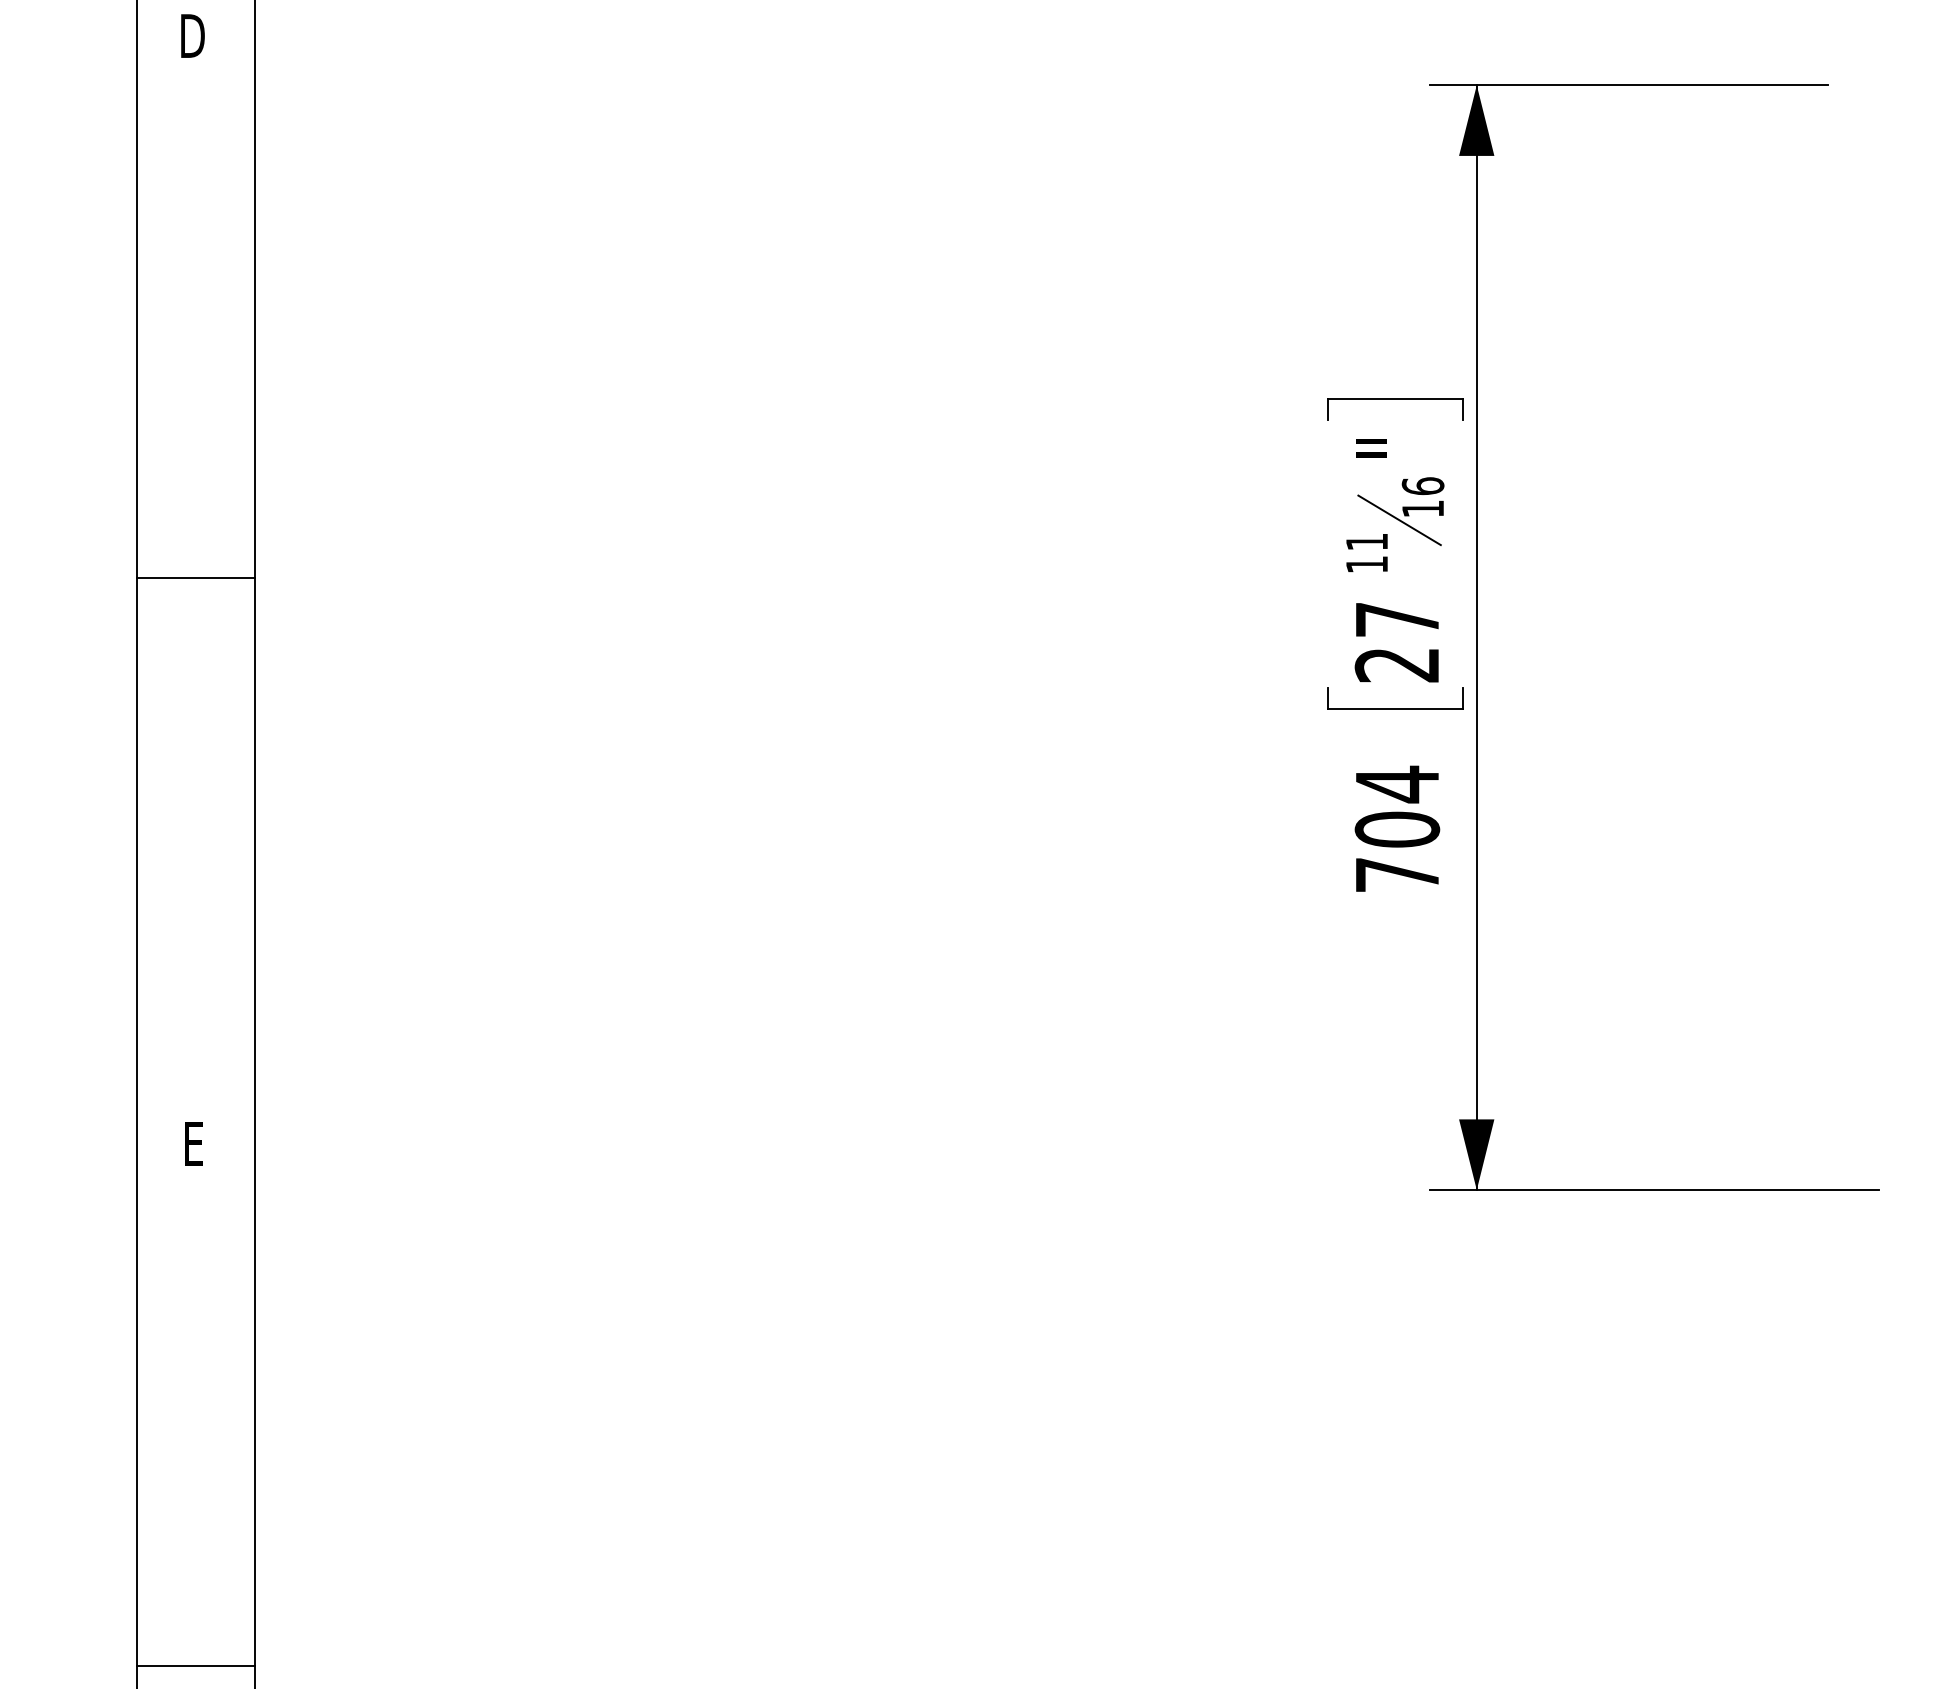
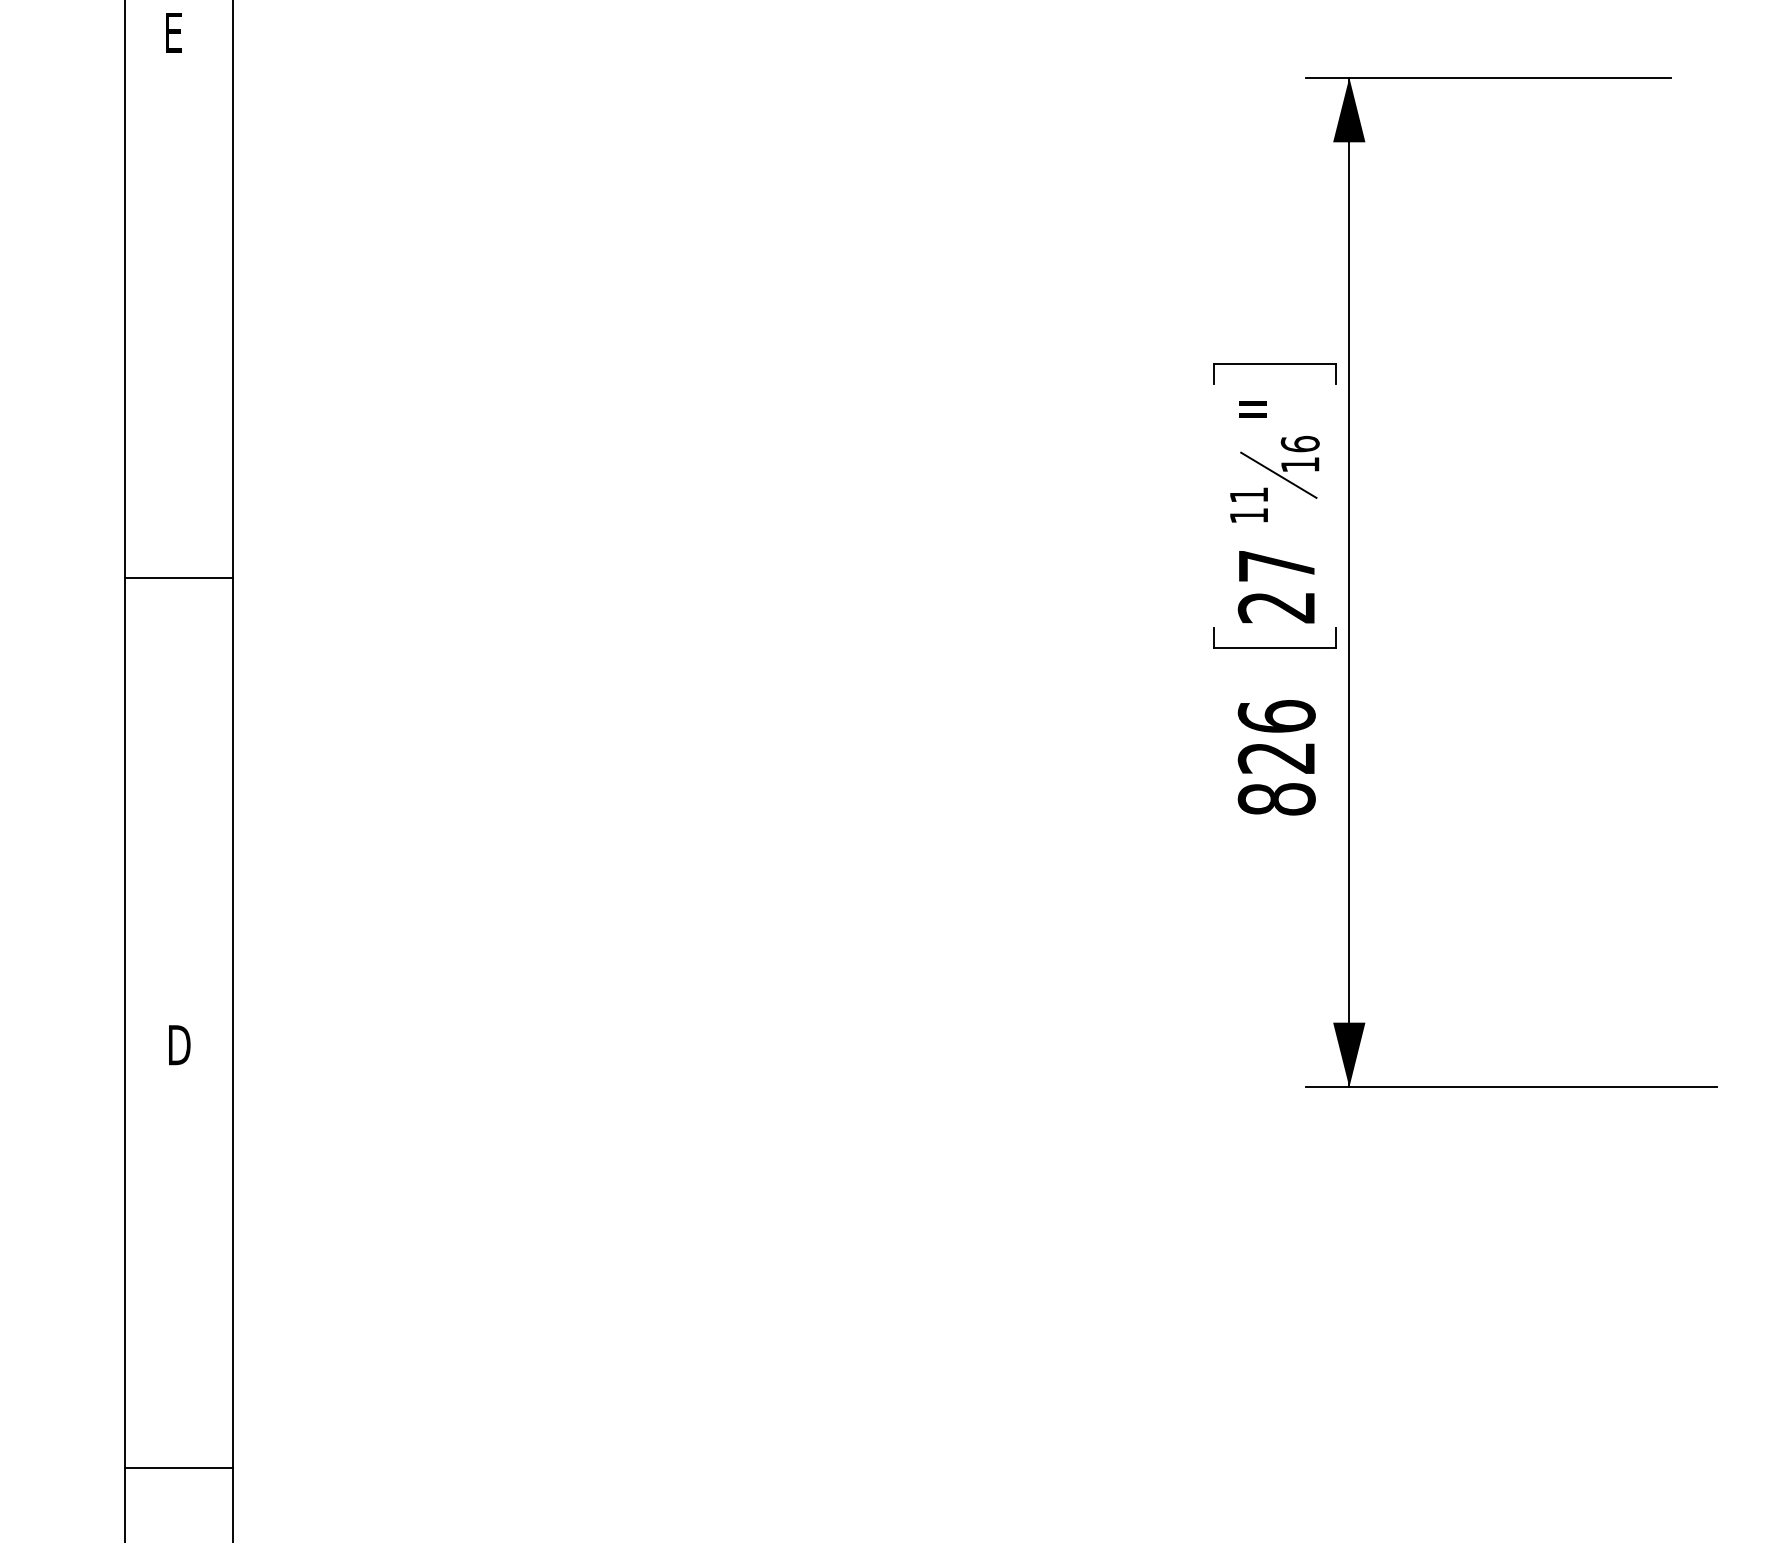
text: (193, 35) -> (176, 32), D -> E
line: (195, 578) -> (178, 578), moved
text: (1397, 829) -> (1276, 757), 704 -> 826
text: (196, 1144) -> (179, 1045), E -> D
line: (195, 1665) -> (178, 1467), moved

